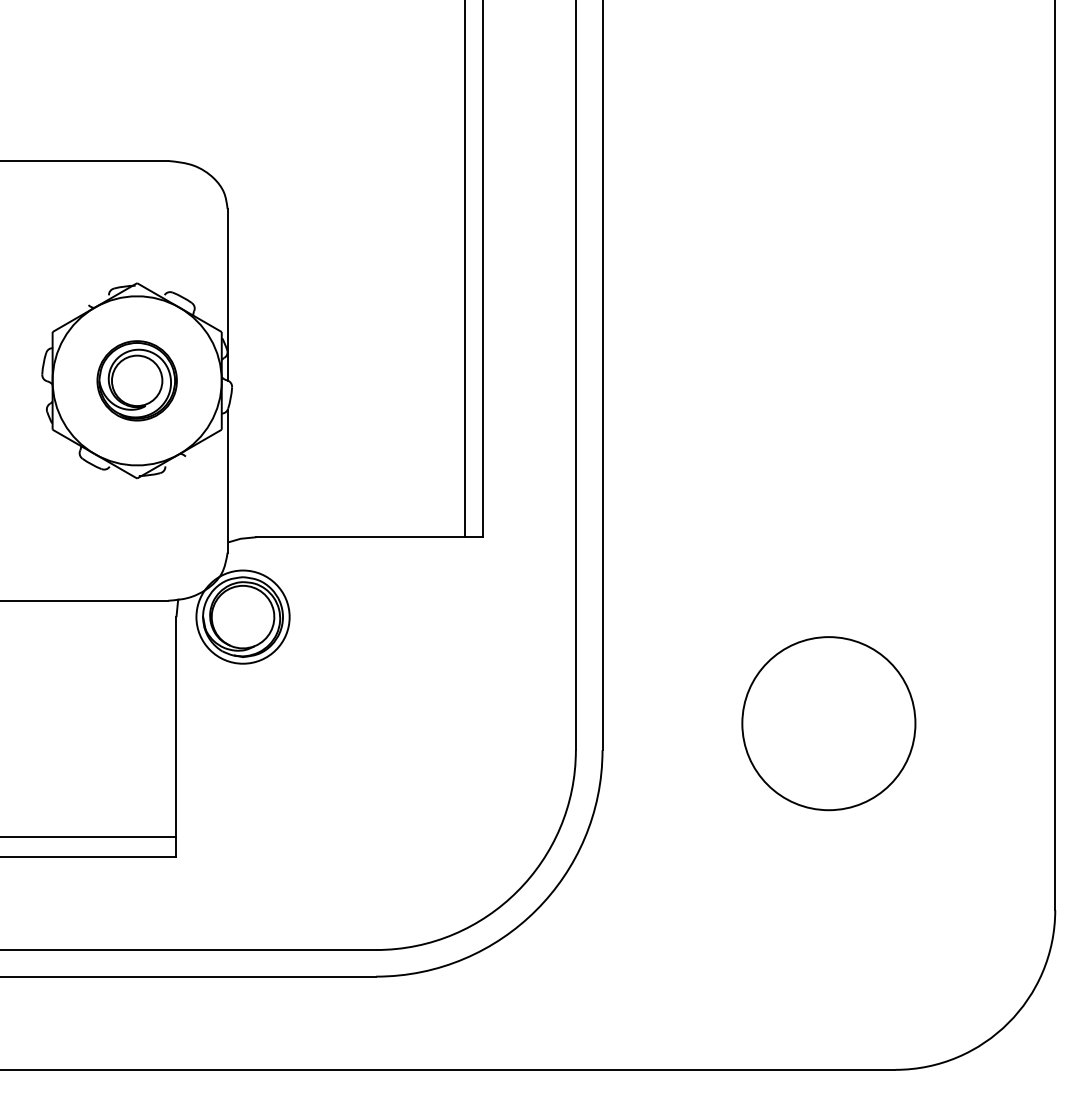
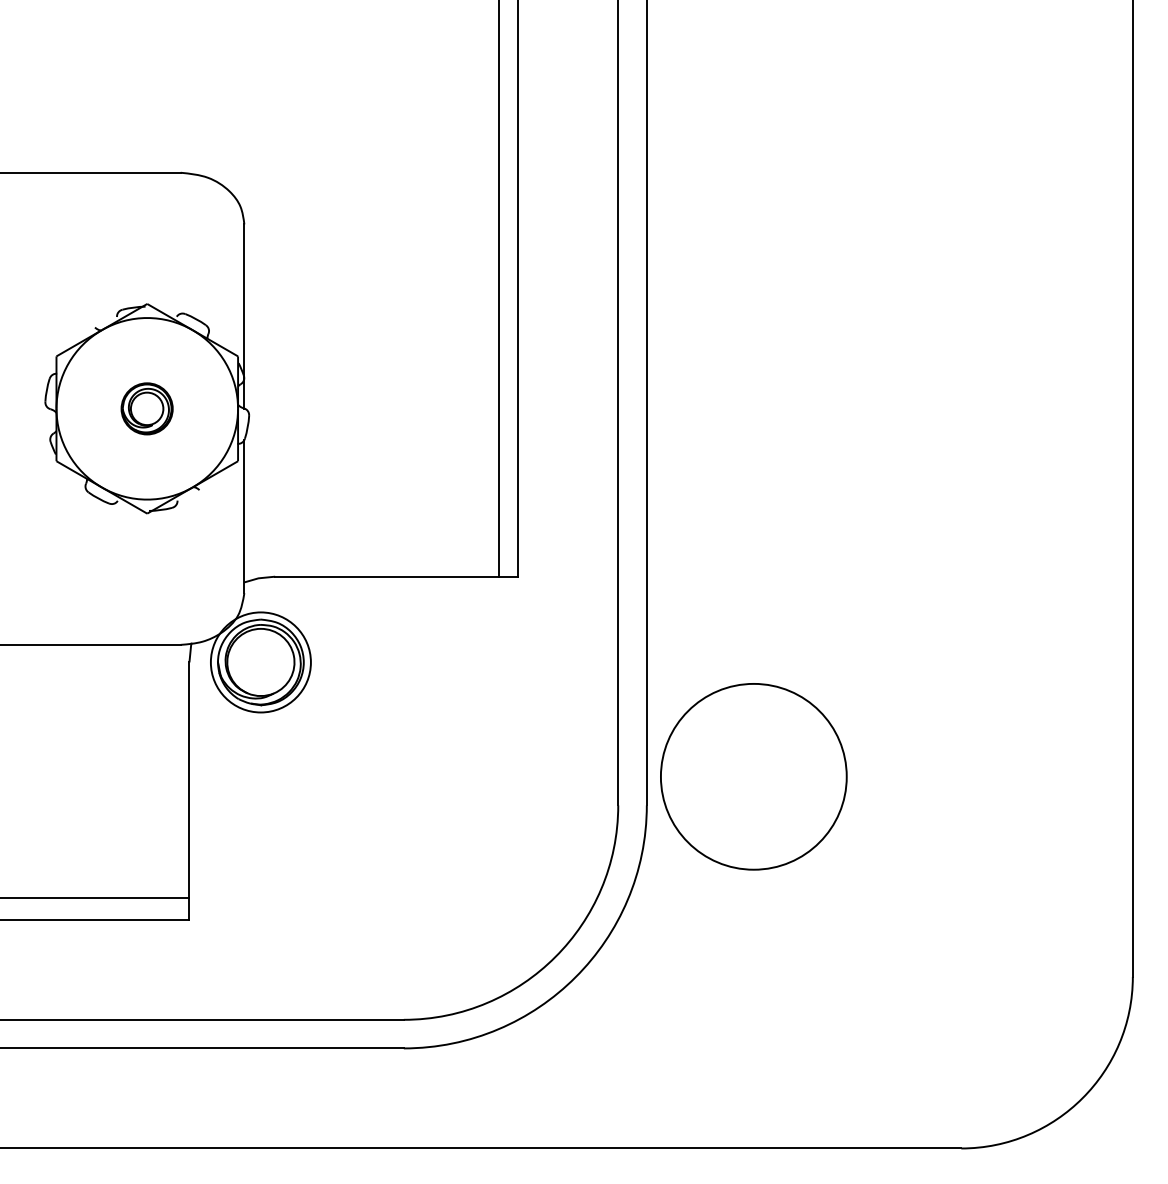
part: (136, 380) -> (146, 408), size x0.6
circle: (828, 723) -> (753, 776), moved

